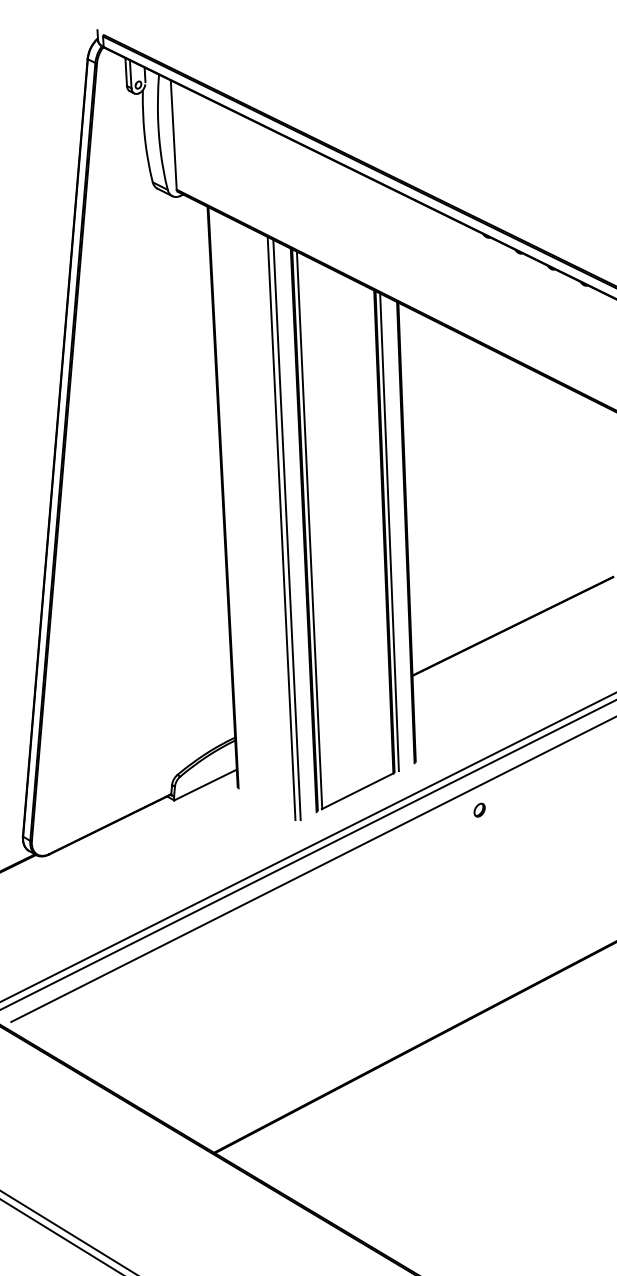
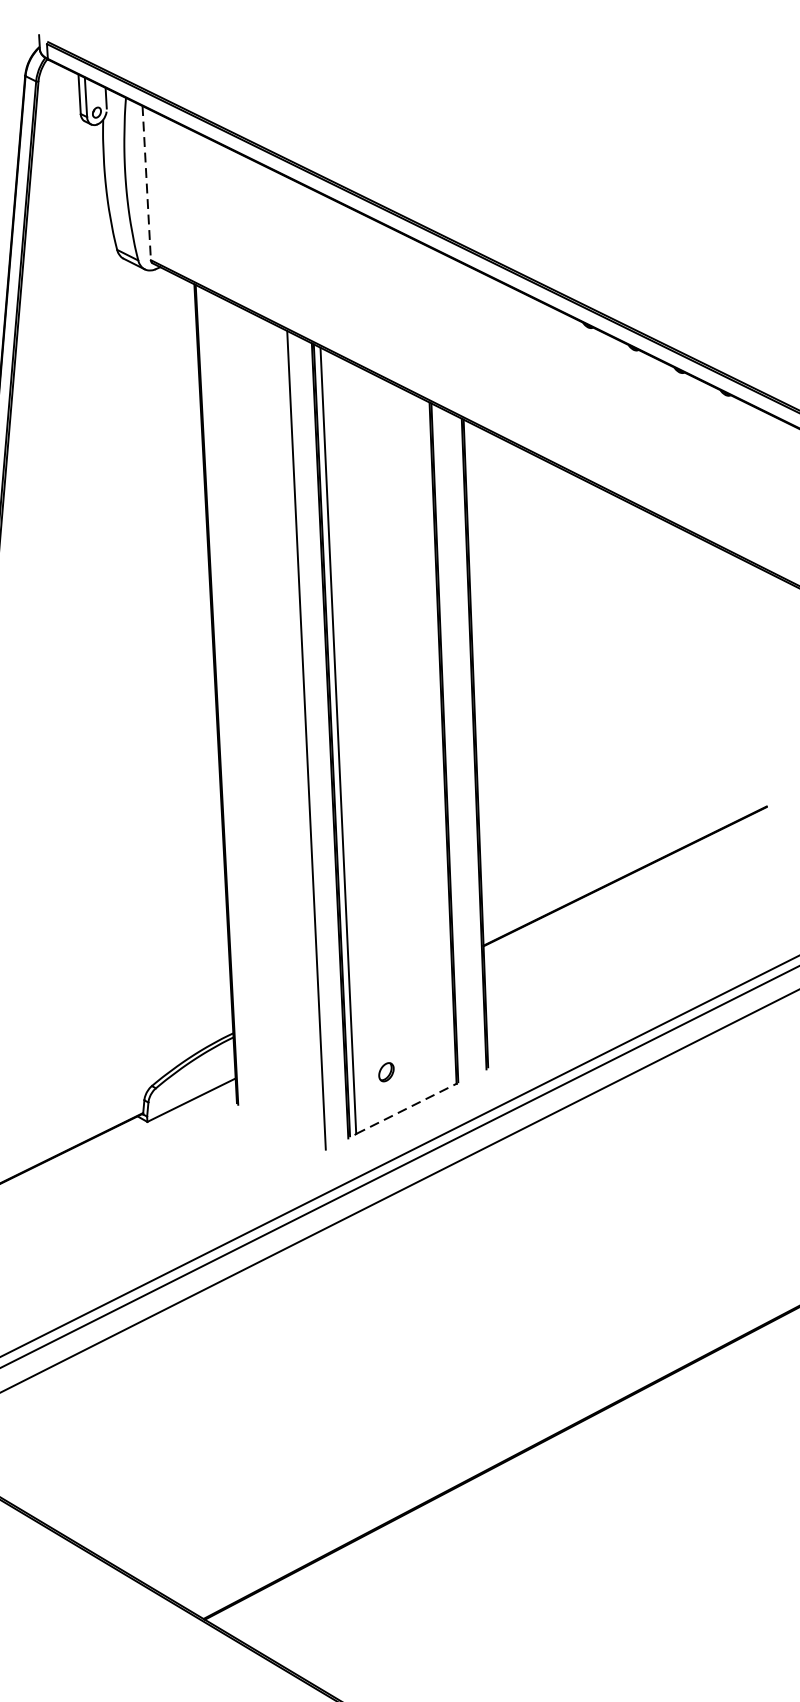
line: (173, 135) -> (146, 183), solid -> dashed
line: (281, 528) -> (298, 738), removed
line: (389, 532) -> (451, 743), removed
line: (357, 791) -> (405, 1109), solid -> dashed
part: (479, 809) -> (386, 1071), moved

